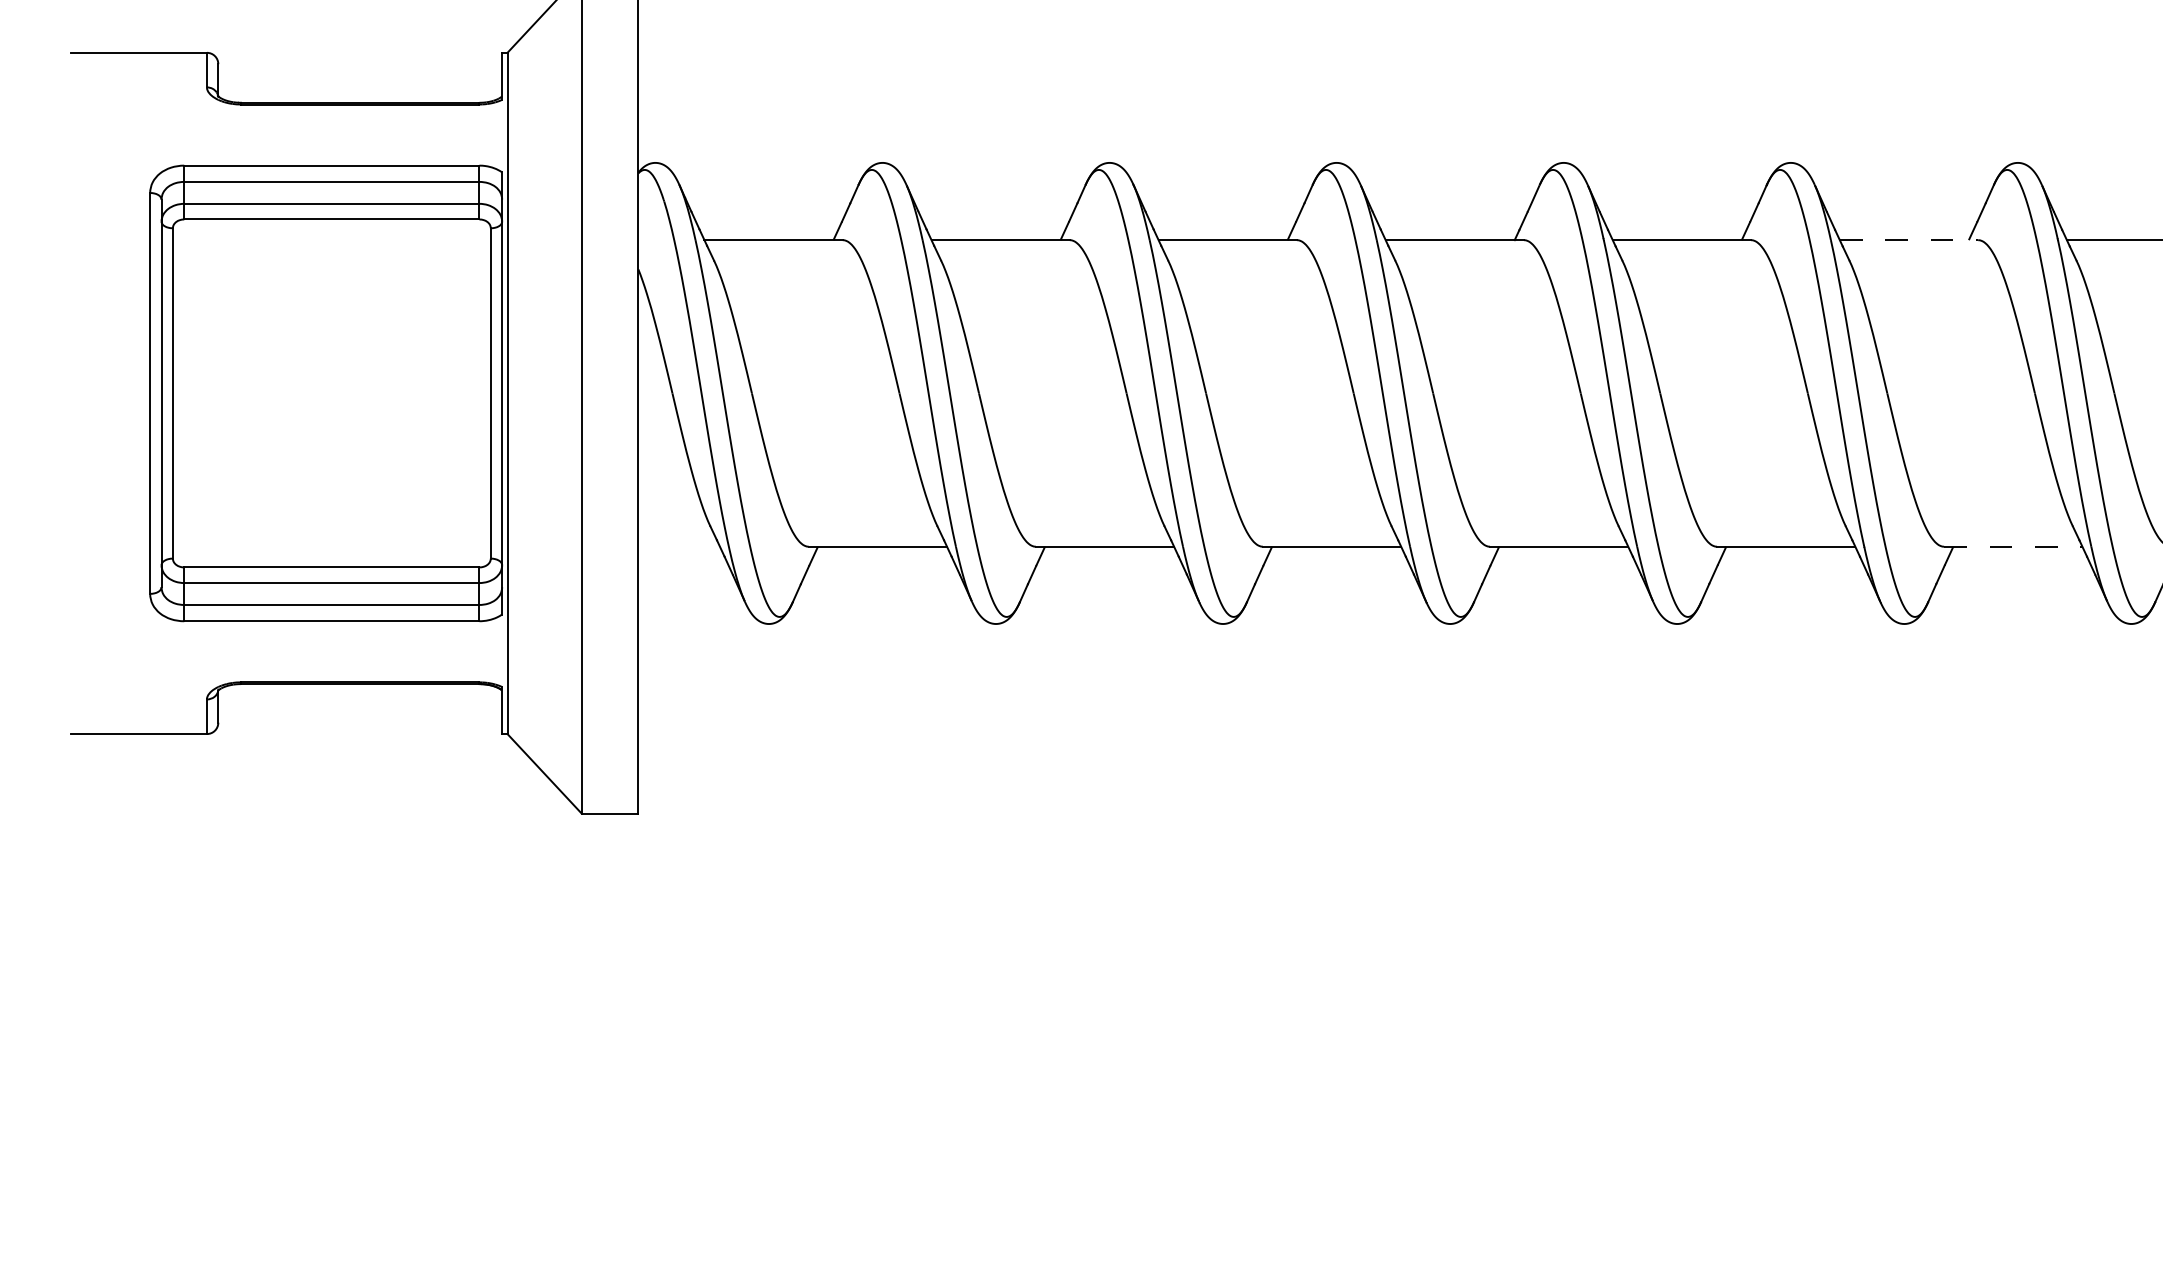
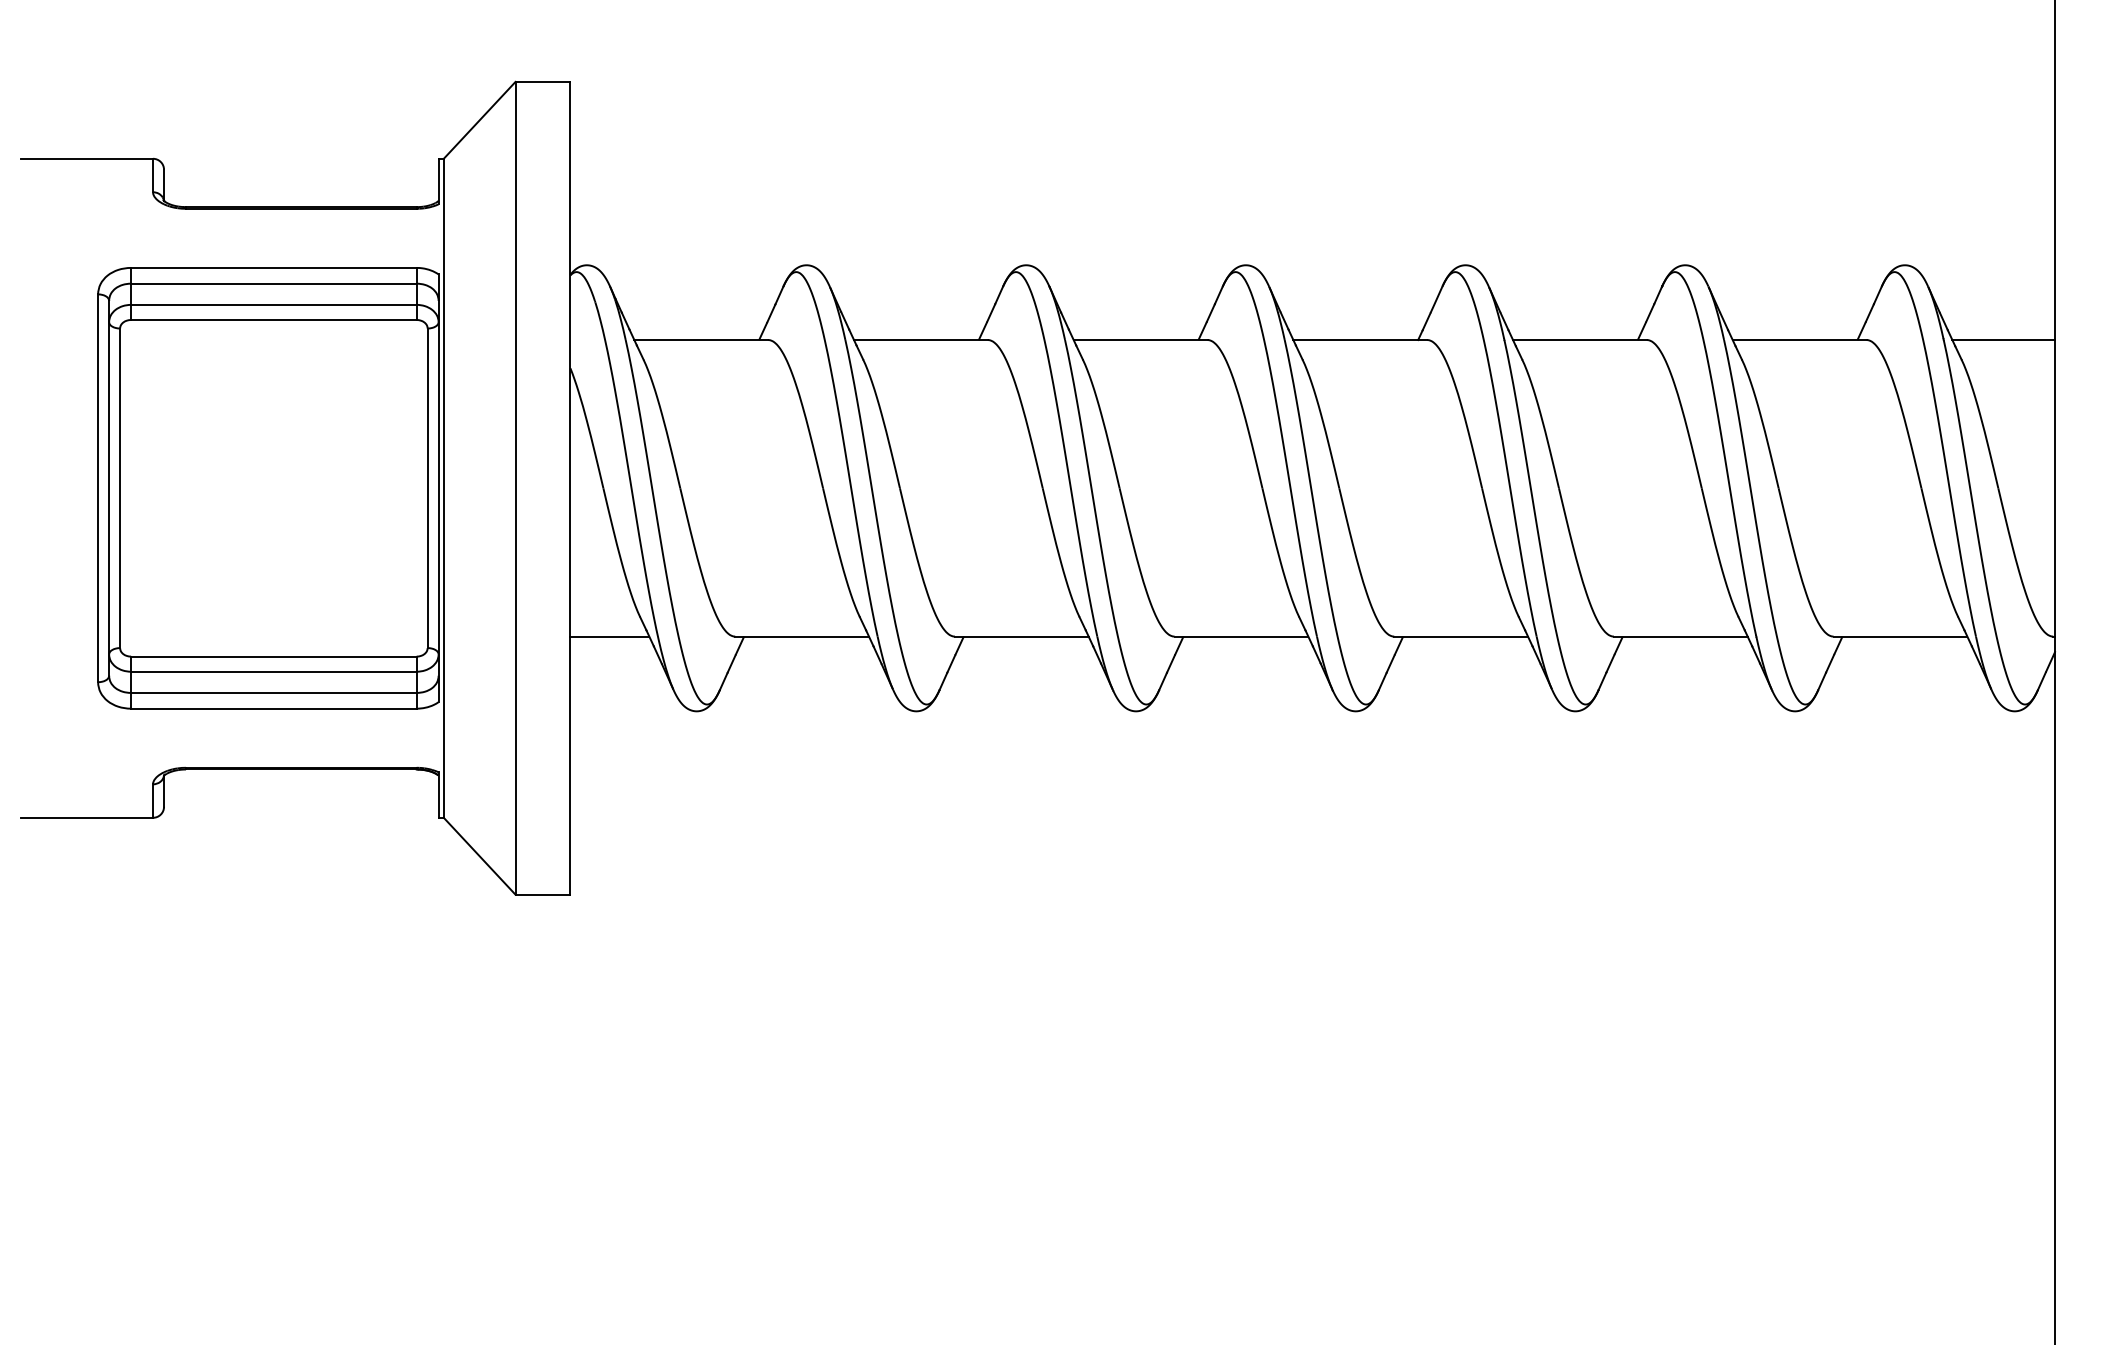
line: (1908, 240) -> (1799, 340), dashed -> solid
line: (678, 546) -> (609, 636), added
line: (2013, 546) -> (1900, 636), dashed -> solid

